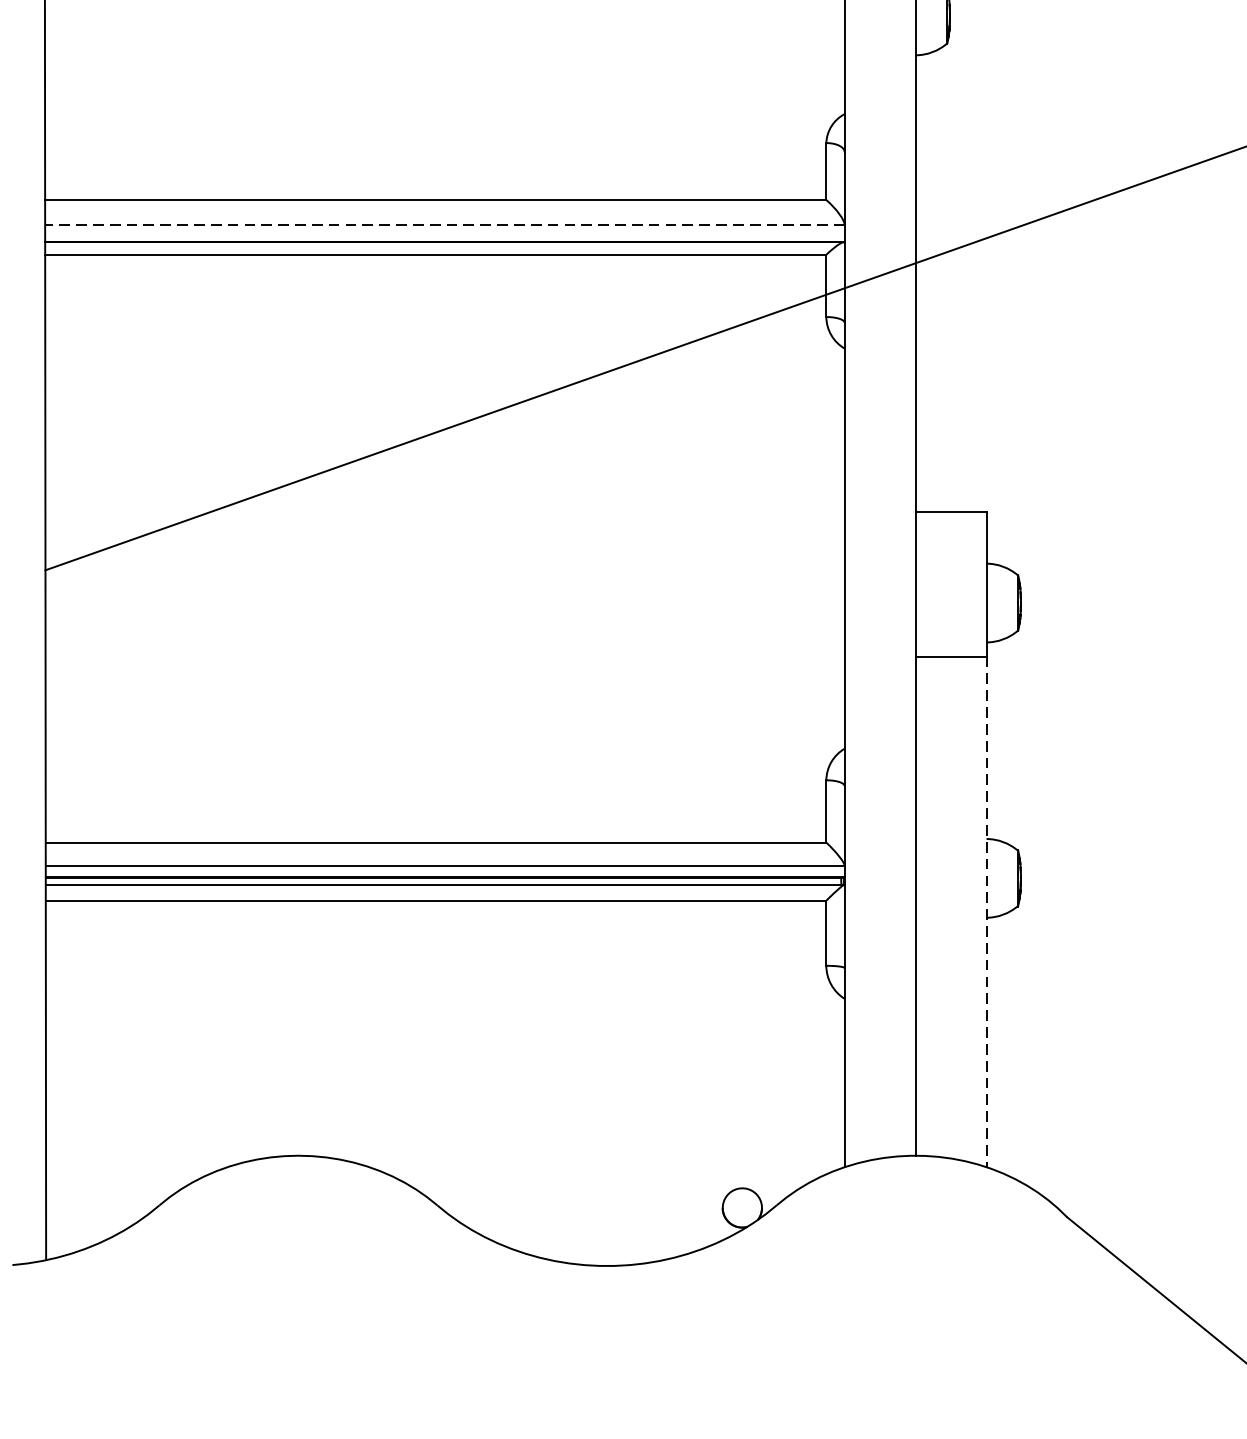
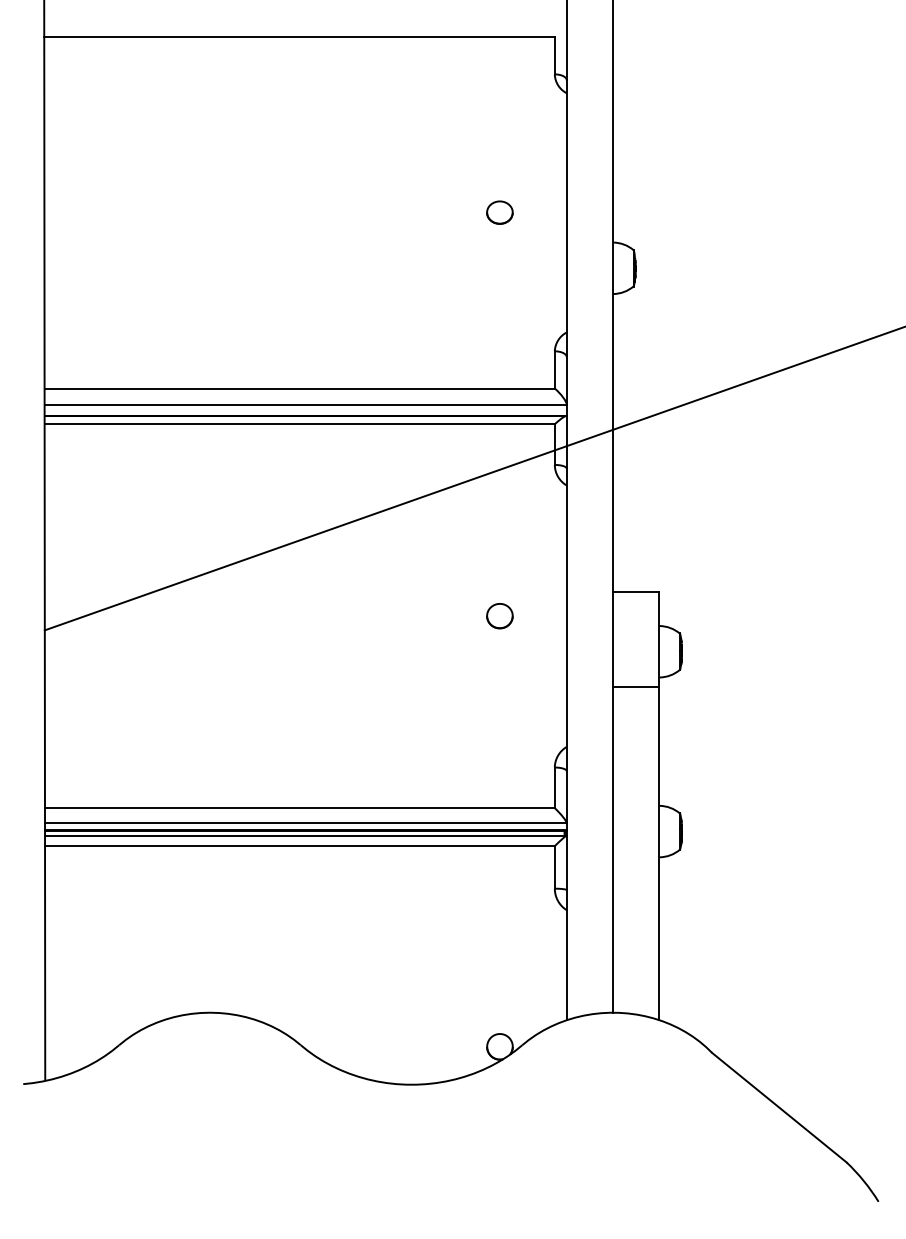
line: (444, 224) -> (305, 404), dashed -> solid
part: (741, 549) -> (499, 616), added
line: (986, 911) -> (659, 853), dashed -> solid

